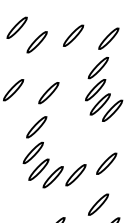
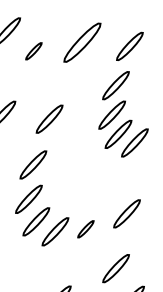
part: (73, 35) -> (82, 42), size x1.4
part: (36, 42) -> (33, 51), size x0.6
part: (75, 175) -> (85, 229), size x0.6

